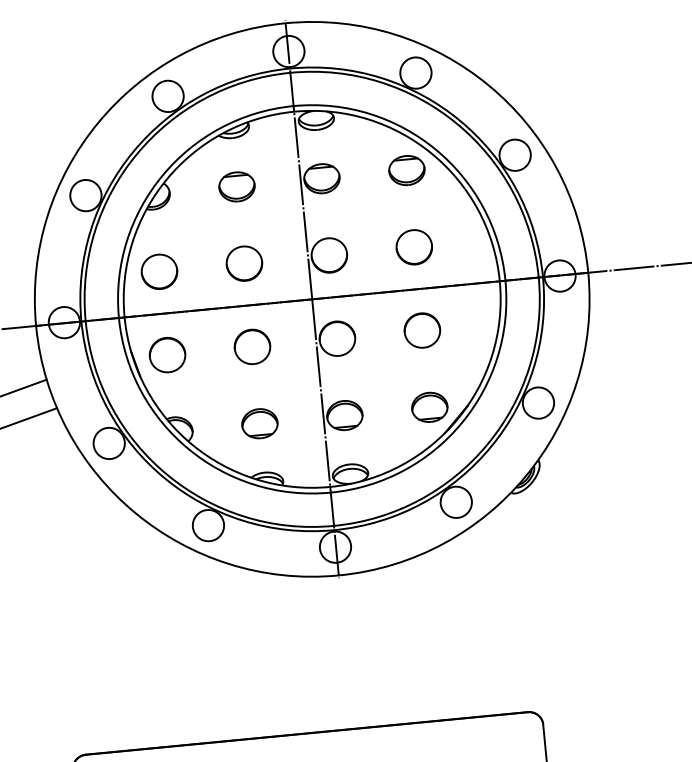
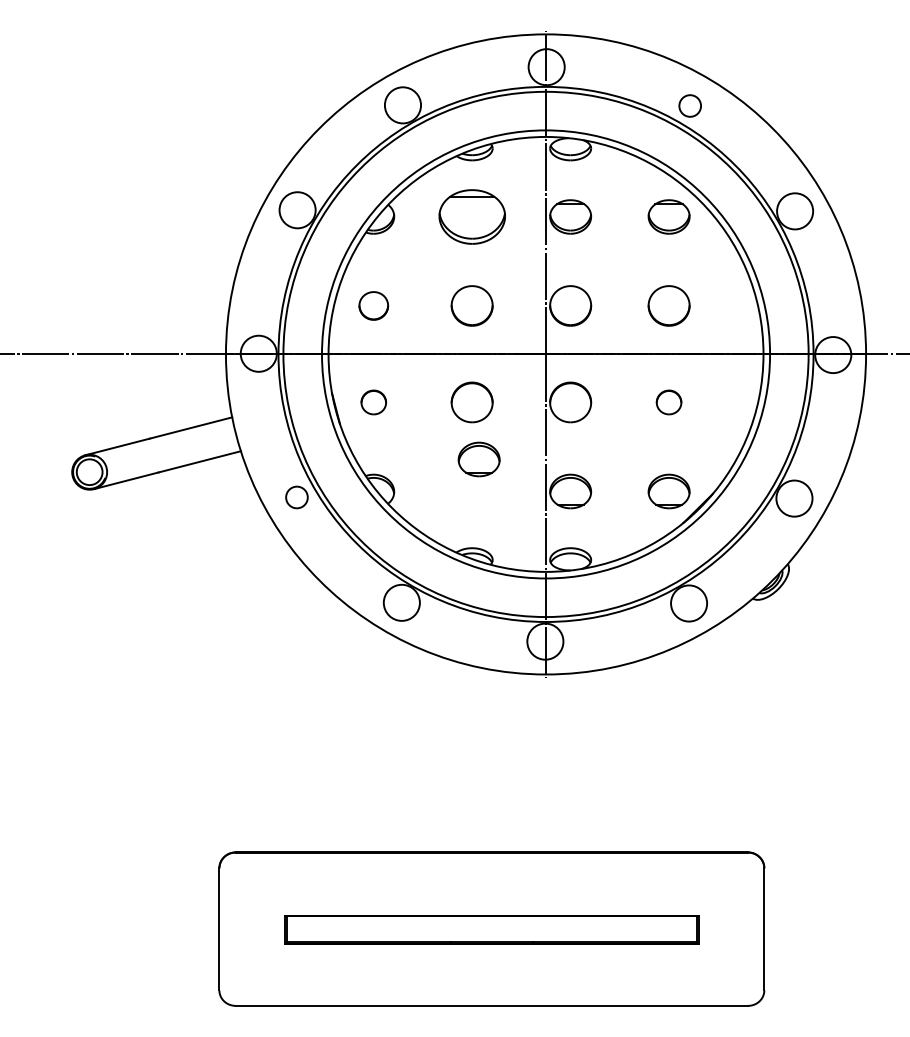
circle: (416, 72) -> (690, 105), size x0.6
part: (236, 186) -> (471, 216), size x1.6
part: (159, 271) -> (373, 305), size x0.7
part: (421, 330) -> (668, 402), size x0.6
part: (167, 355) -> (373, 402), size x0.6
part: (259, 423) -> (478, 459), moved
circle: (108, 443) -> (296, 497), size x0.6

